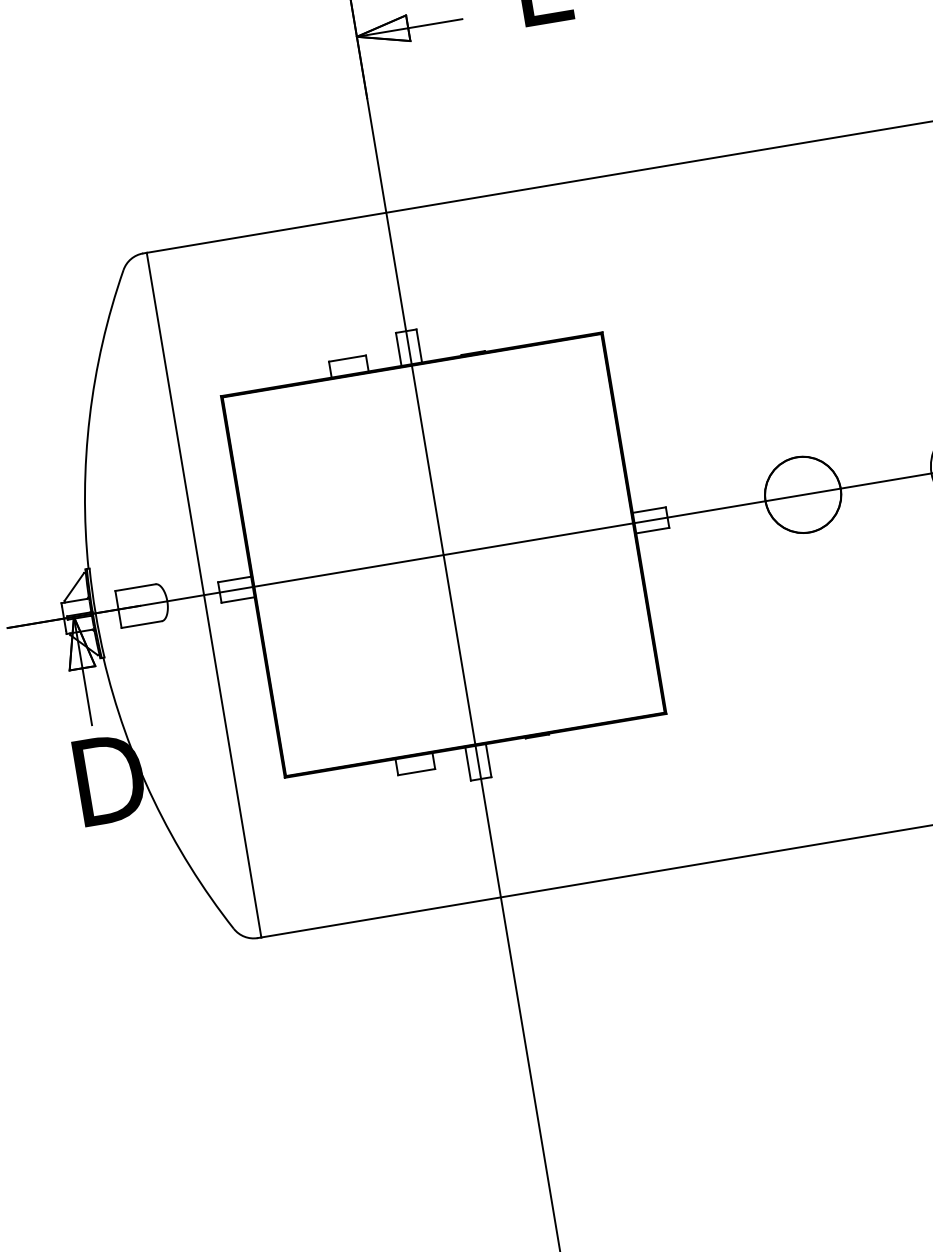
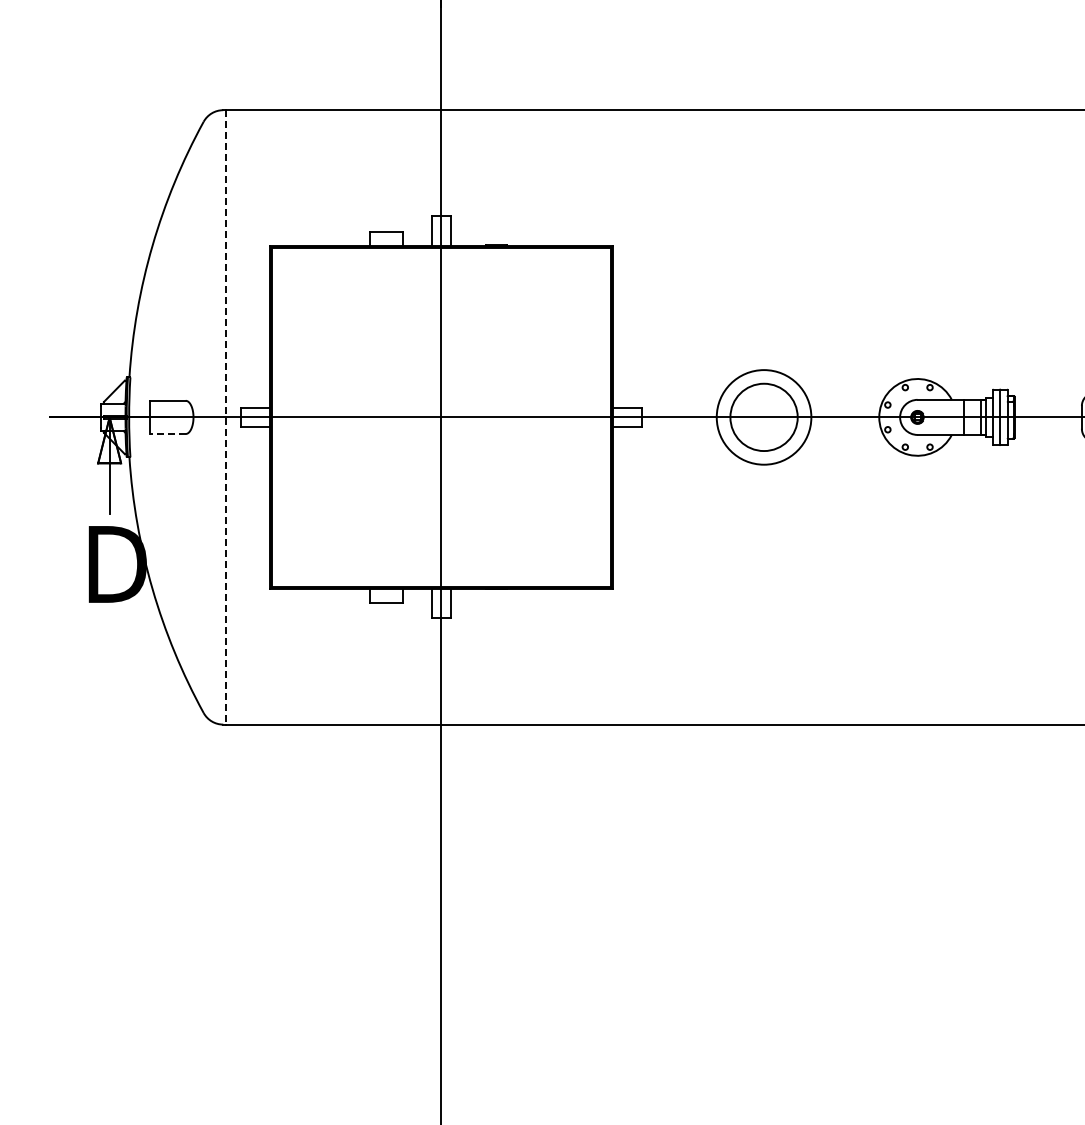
circle: (802, 495) -> (763, 417), size x1.4
line: (204, 595) -> (226, 417), solid -> dashed
line: (141, 625) -> (167, 434), solid -> dashed

